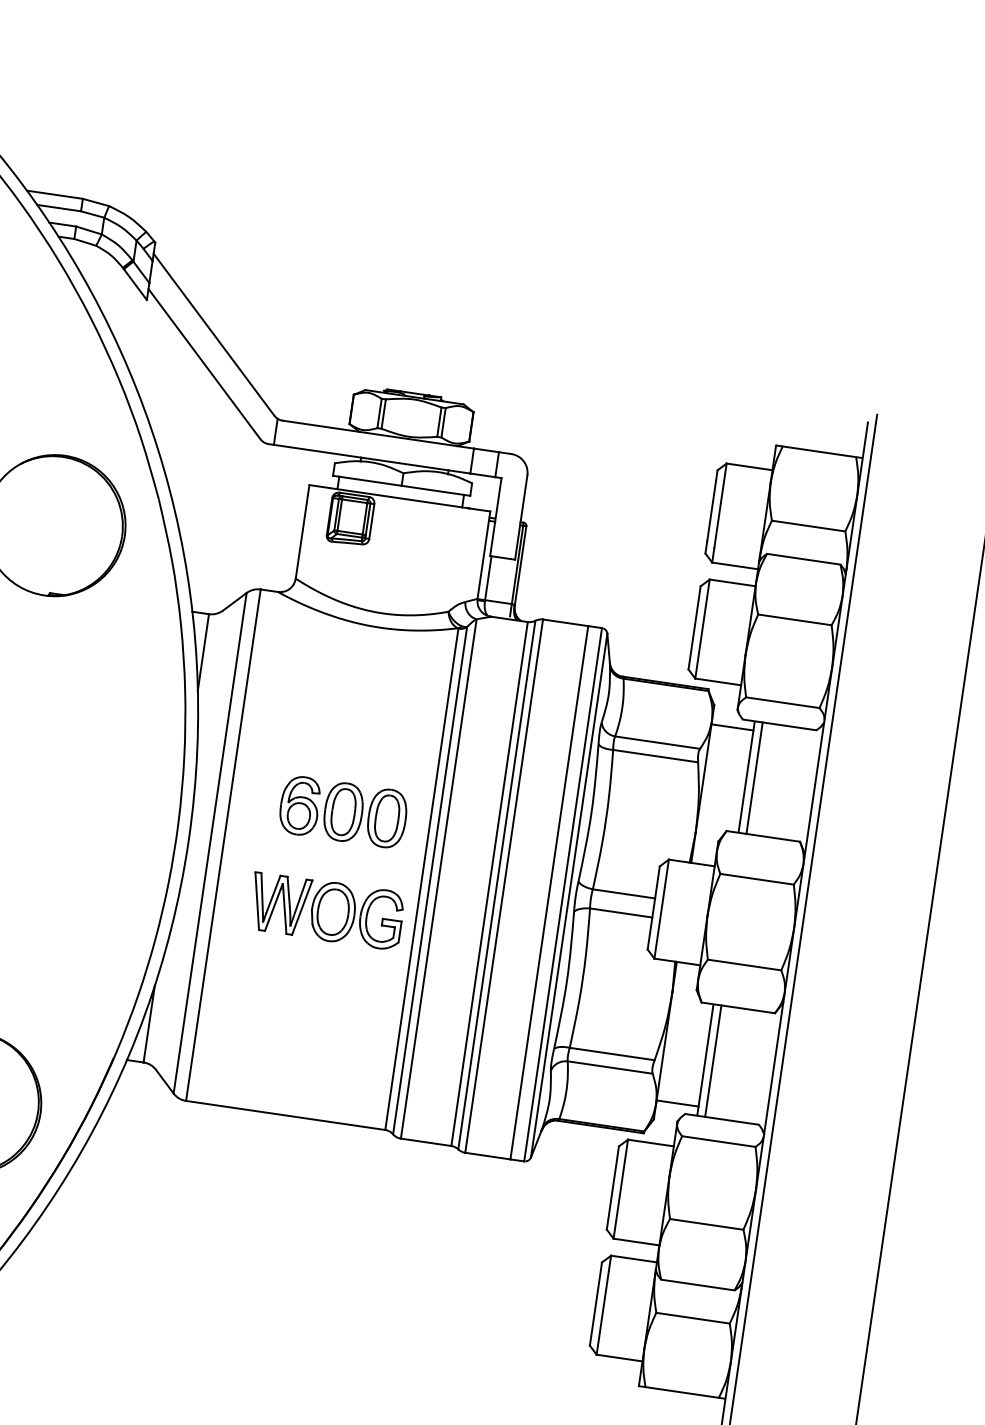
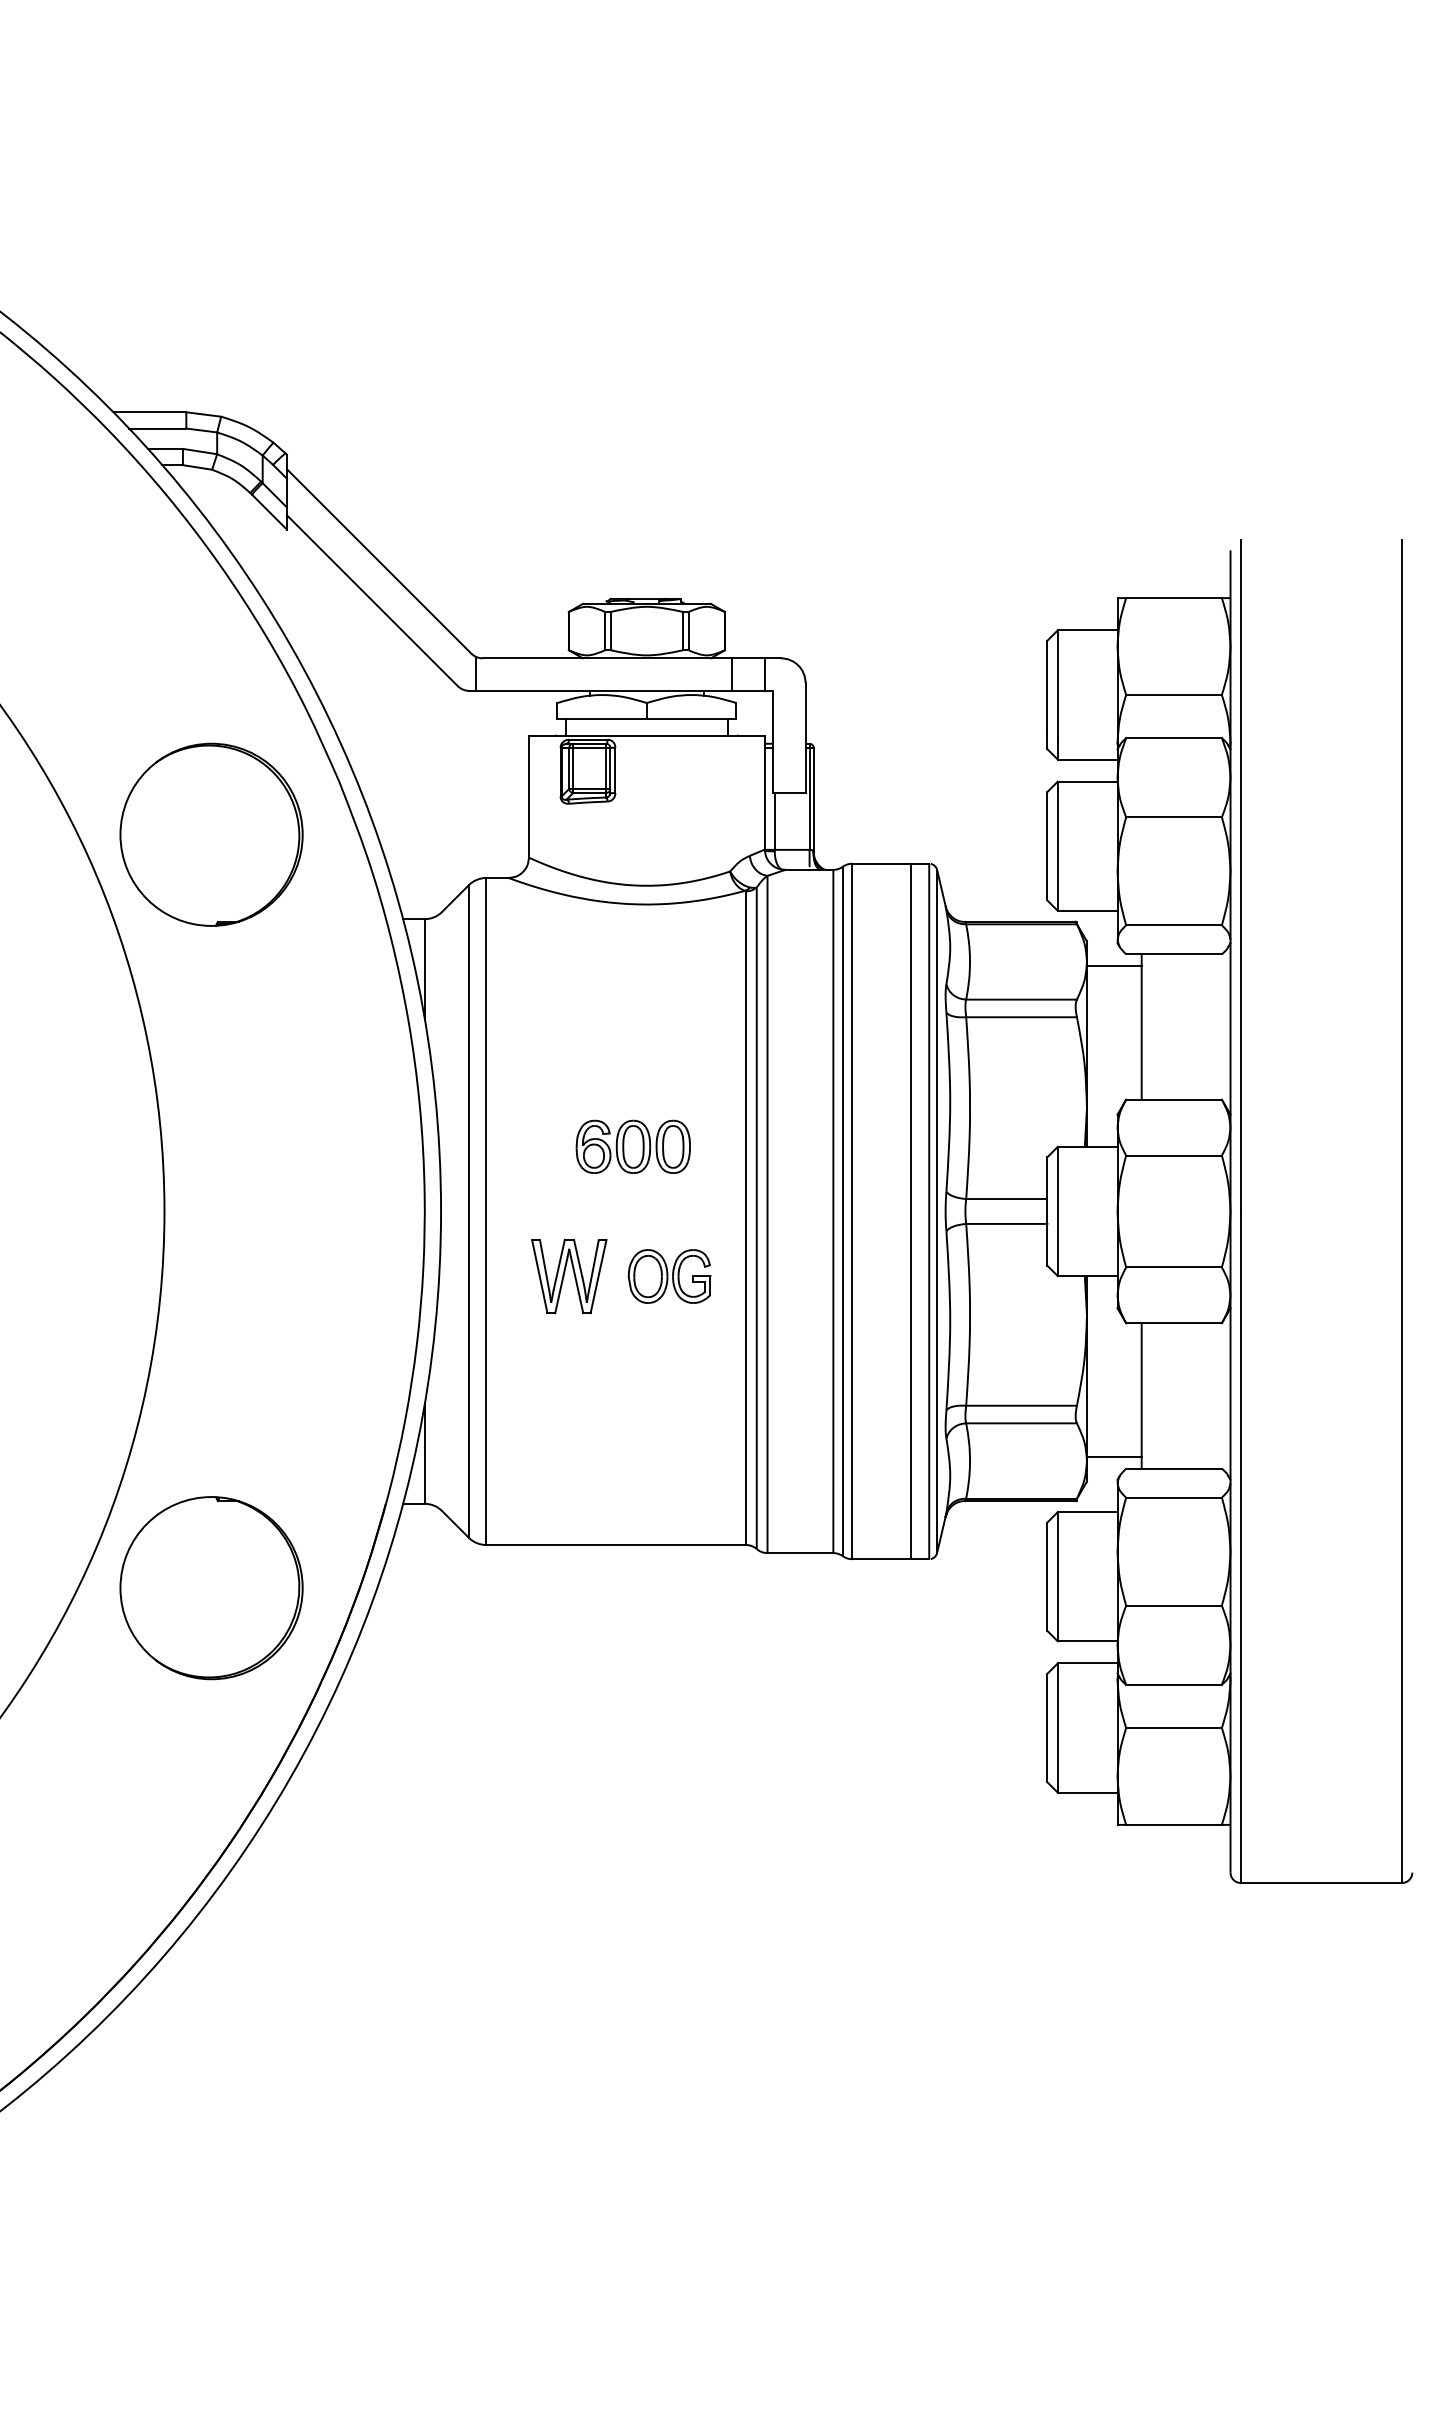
line: (755, 777) -> (1152, 1026), removed
part: (343, 811) -> (633, 1146), size x0.7
part: (356, 915) -> (669, 1276), size x0.7
line: (713, 1060) -> (1152, 1395), removed

